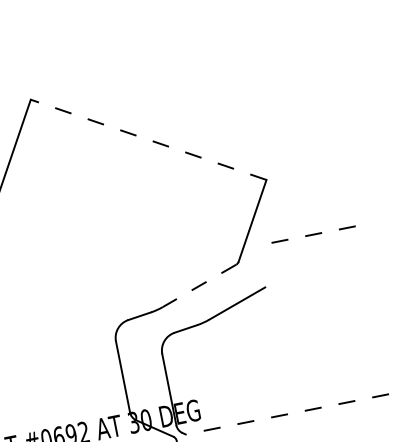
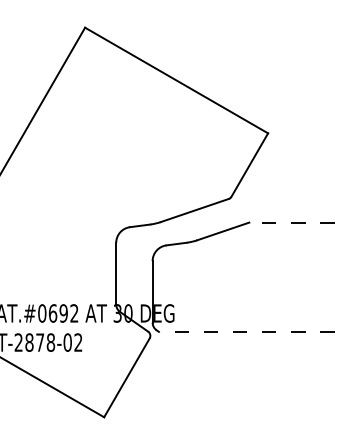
line: (148, 139) -> (176, 80), dashed -> solid
line: (313, 234) -> (298, 222), moved
line: (199, 285) -> (194, 210), dashed -> solid

